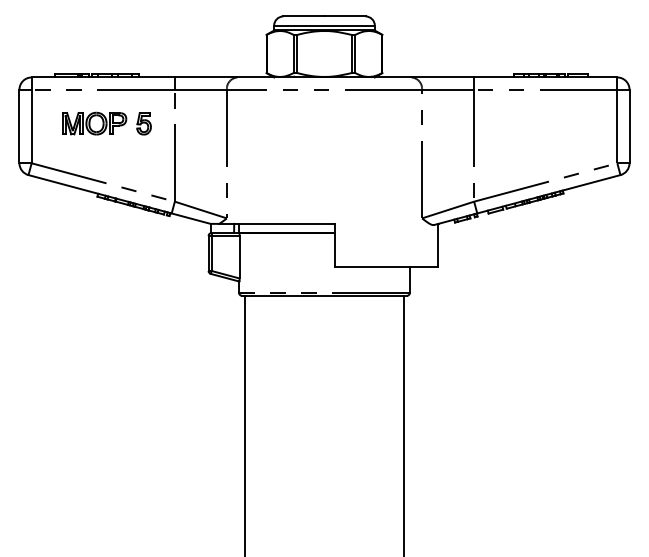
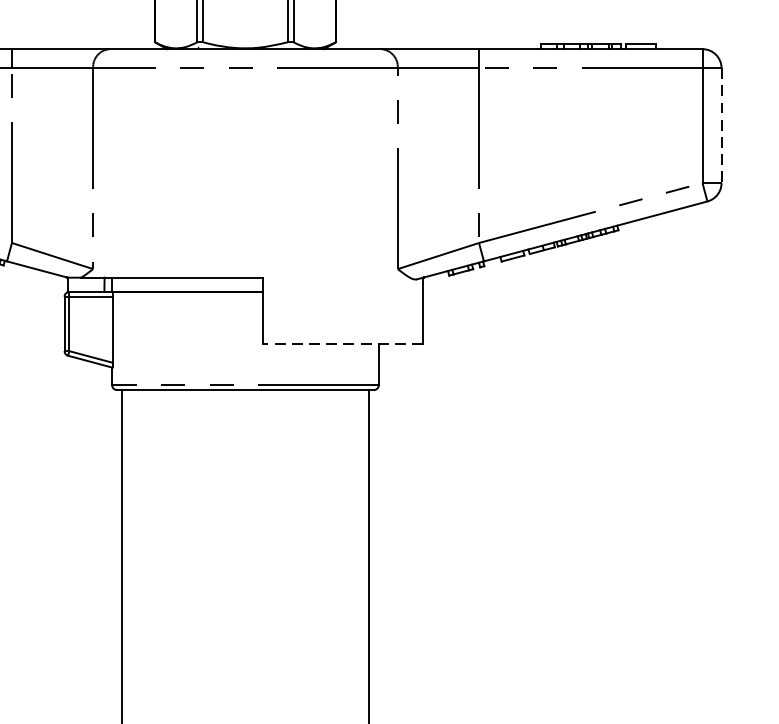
line: (629, 126) -> (721, 125), solid -> dashed
line: (386, 266) -> (342, 344), solid -> dashed

